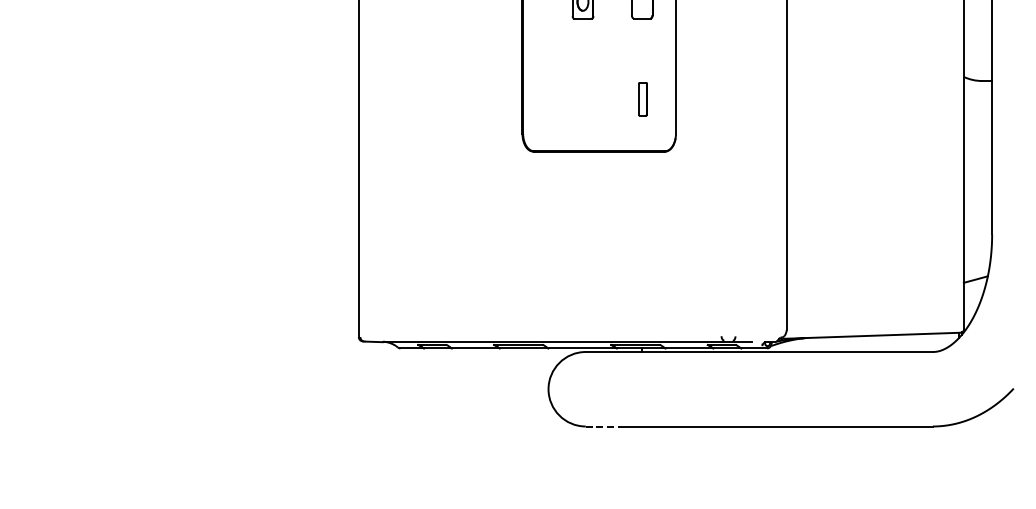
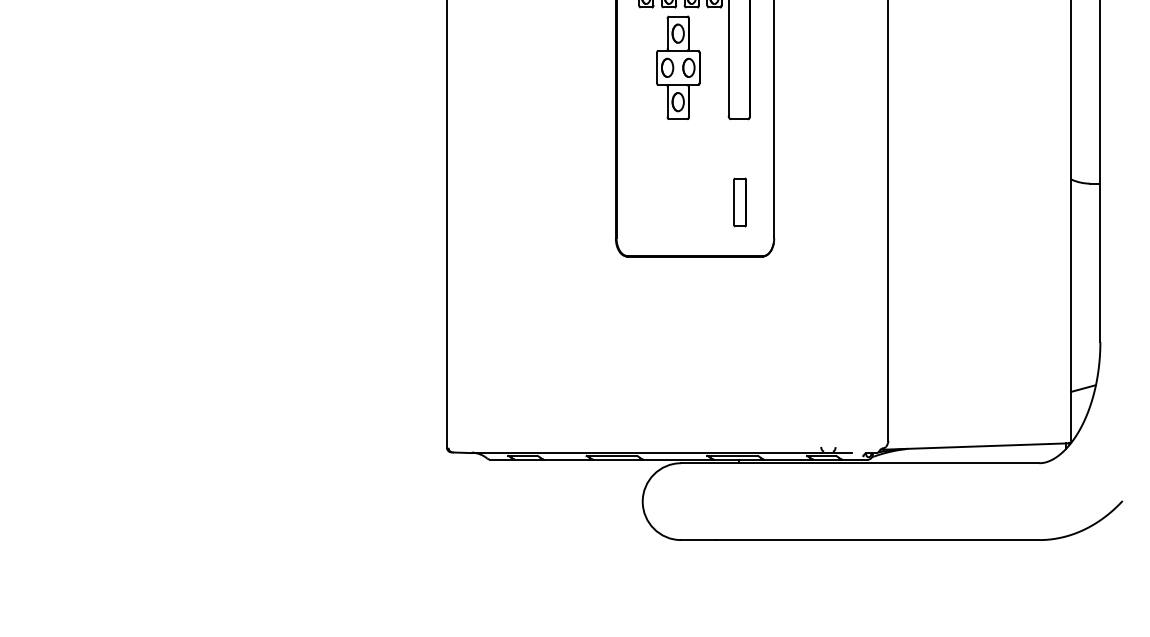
part: (642, 99) -> (739, 202), size x1.43
line: (603, 426) -> (699, 540), dashed -> solid

